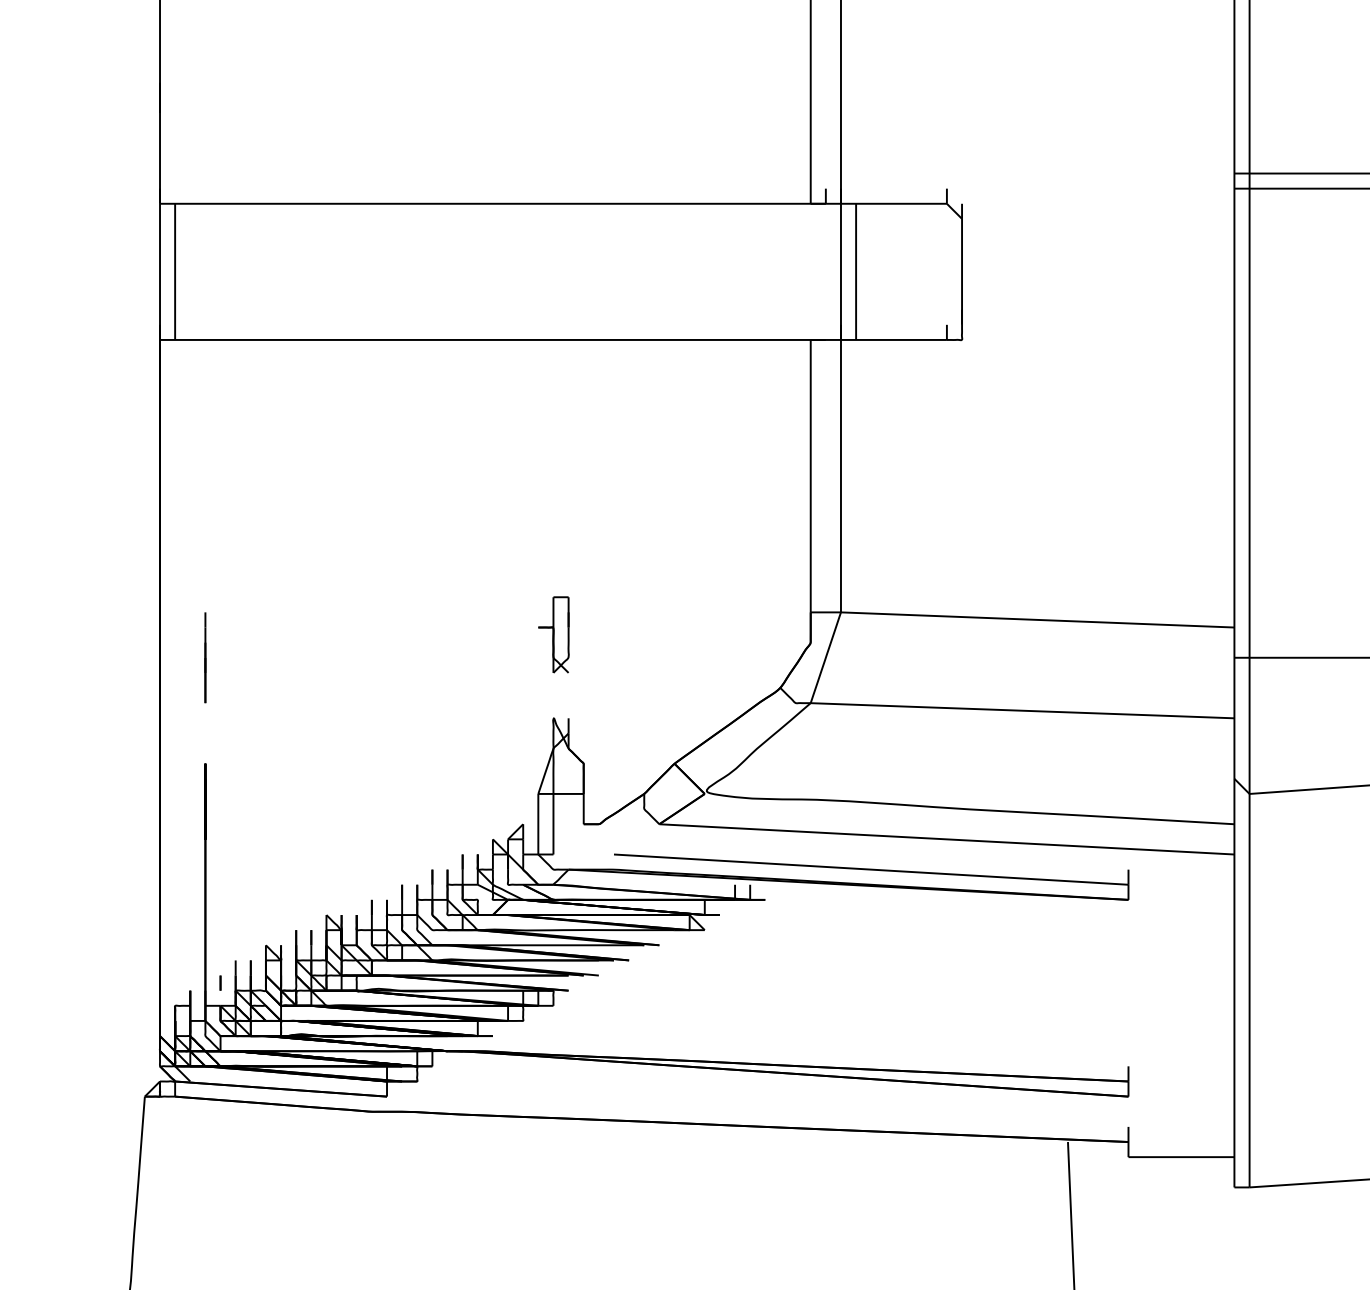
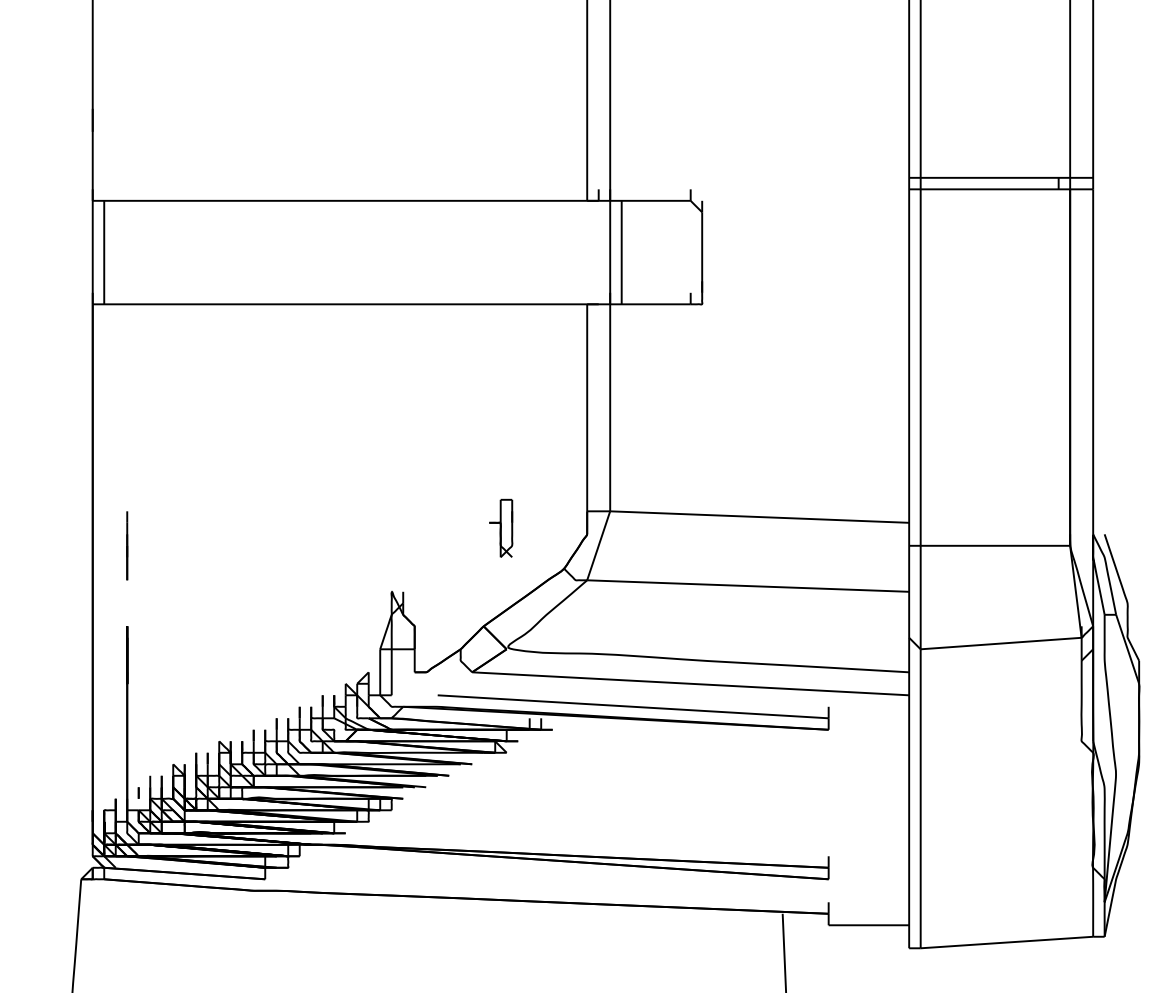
part: (554, 633) -> (501, 527), moved

